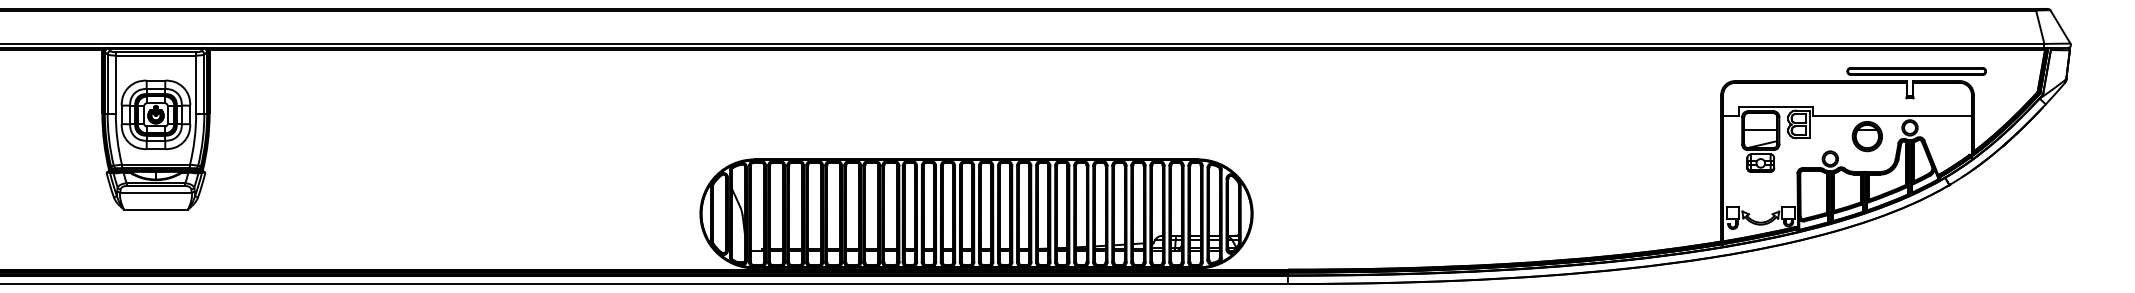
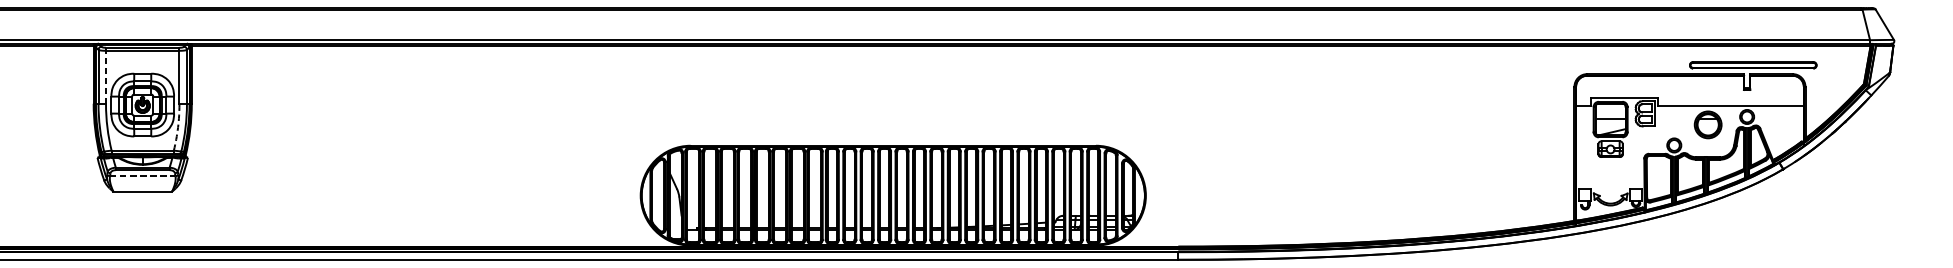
line: (115, 83) -> (105, 76), solid -> dashed
arc: (194, 139) -> (177, 127), solid -> dashed
line: (156, 192) -> (143, 176), solid -> dashed

